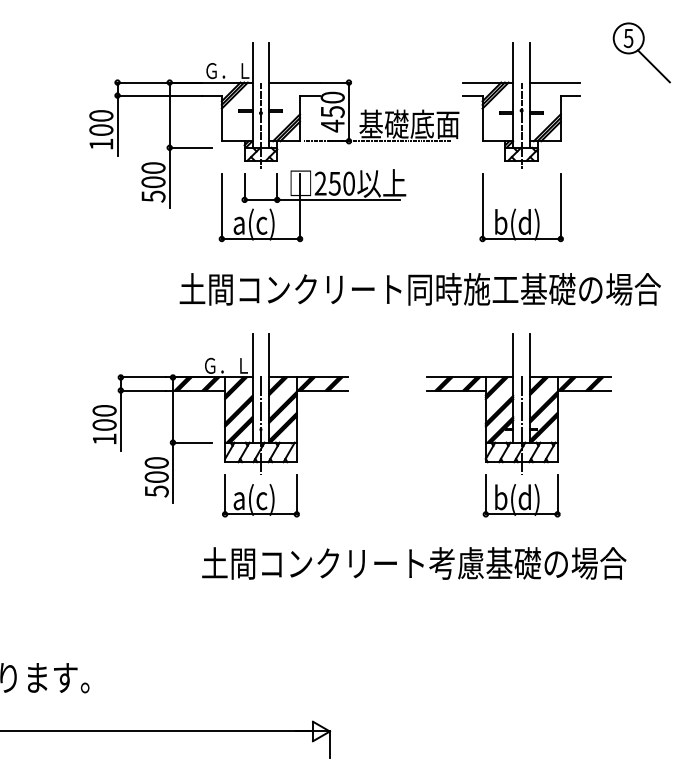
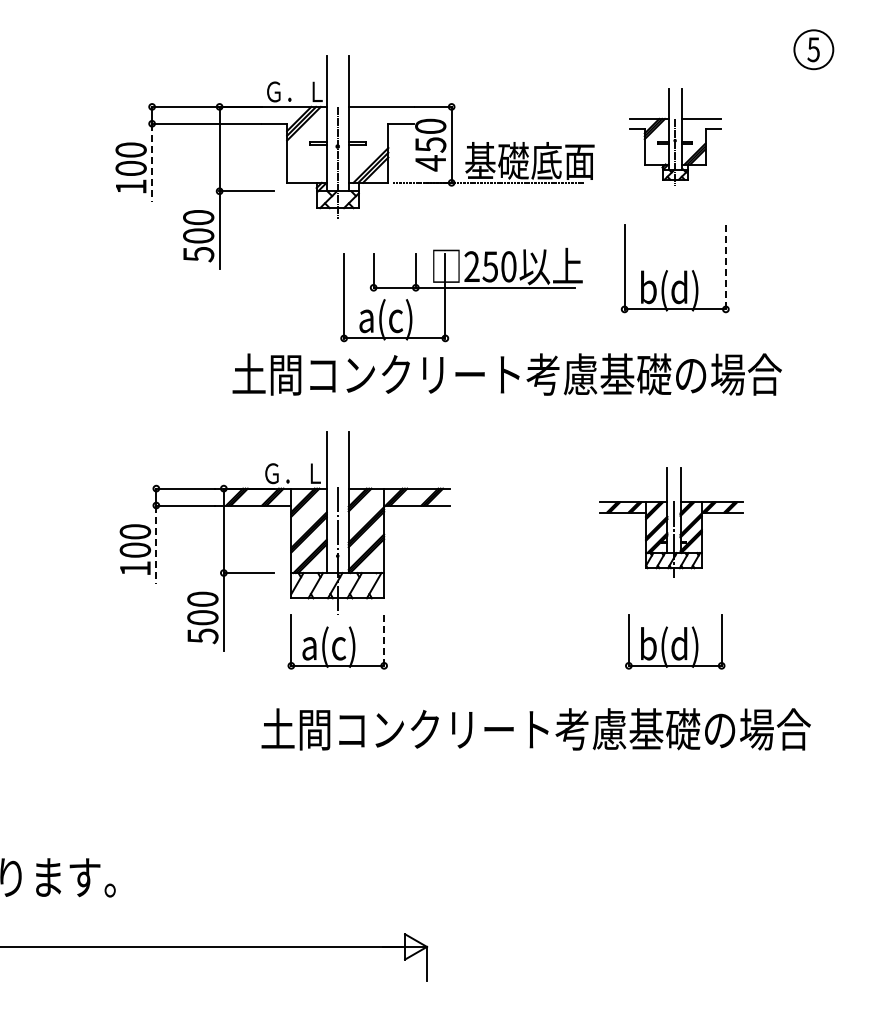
line: (653, 66) -> (846, 85), removed
part: (521, 105) -> (674, 136), size x0.6
line: (117, 126) -> (152, 163), solid -> dashed
part: (312, 205) -> (461, 294), moved
line: (560, 206) -> (725, 267), solid -> dashed
text: (533, 289) -> (690, 374), 土間コンクリート同時施工基礎の場合 -> 土間コンクリート考慮基礎の場合
part: (518, 403) -> (671, 522), size x0.6
line: (120, 421) -> (156, 545), solid -> dashed
line: (297, 495) -> (384, 641), solid -> dashed

